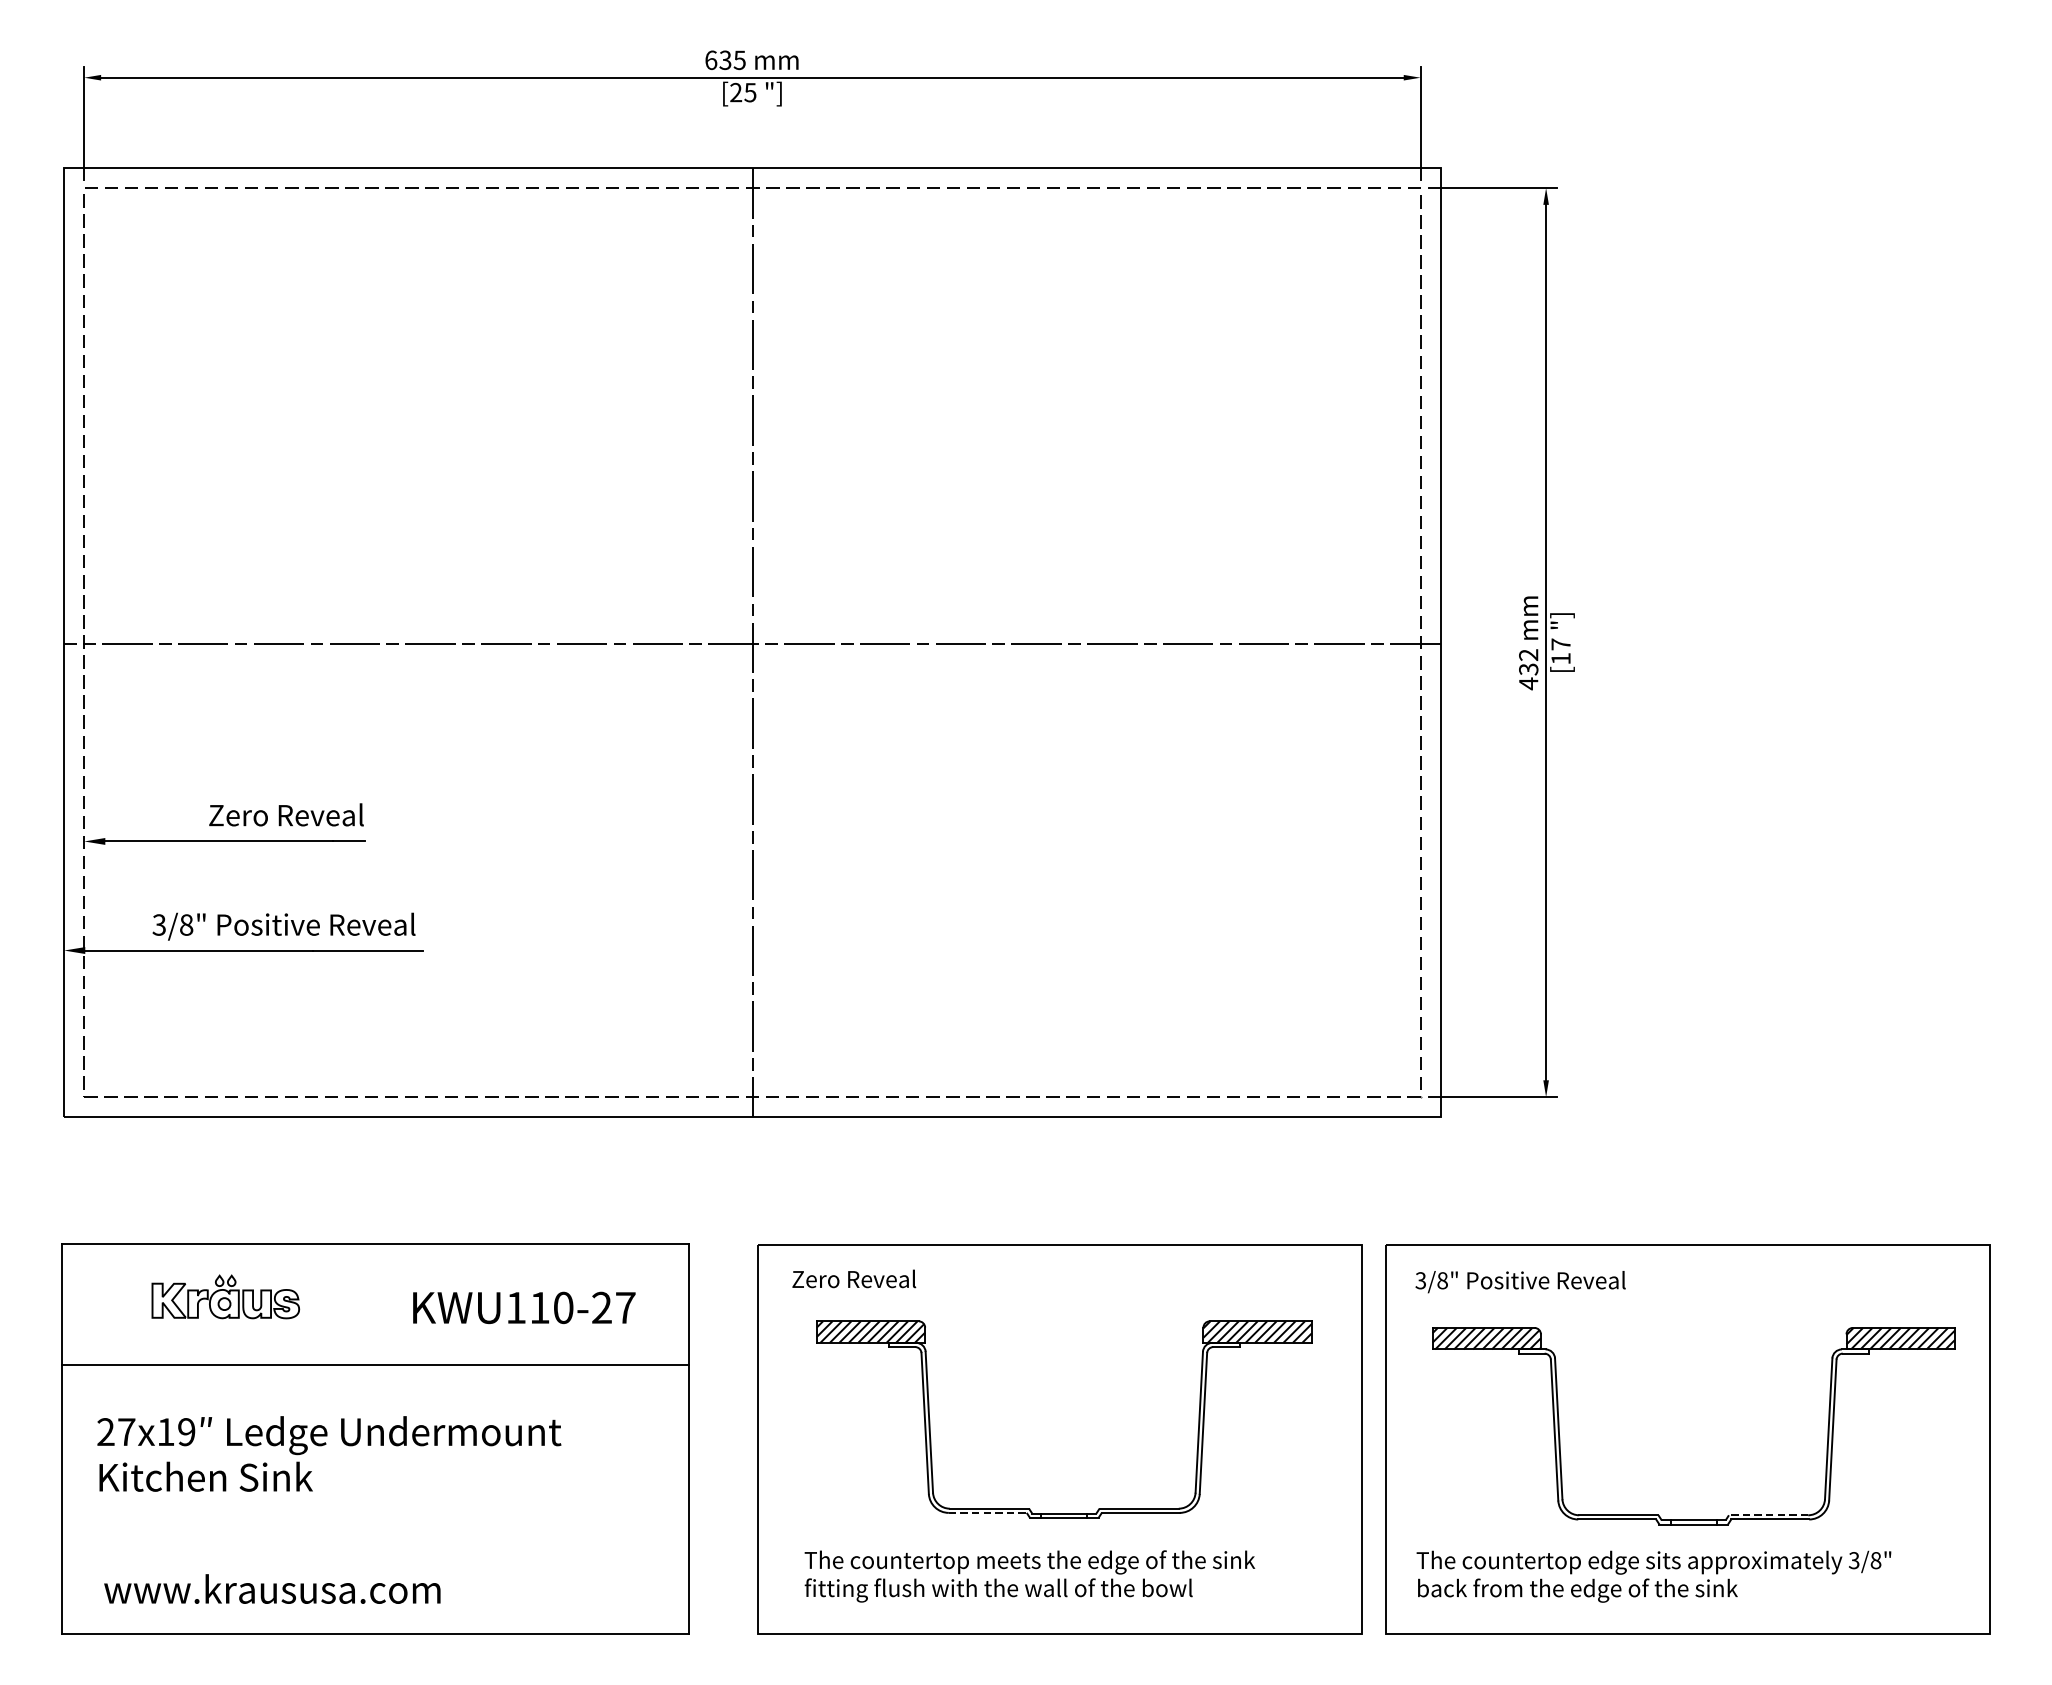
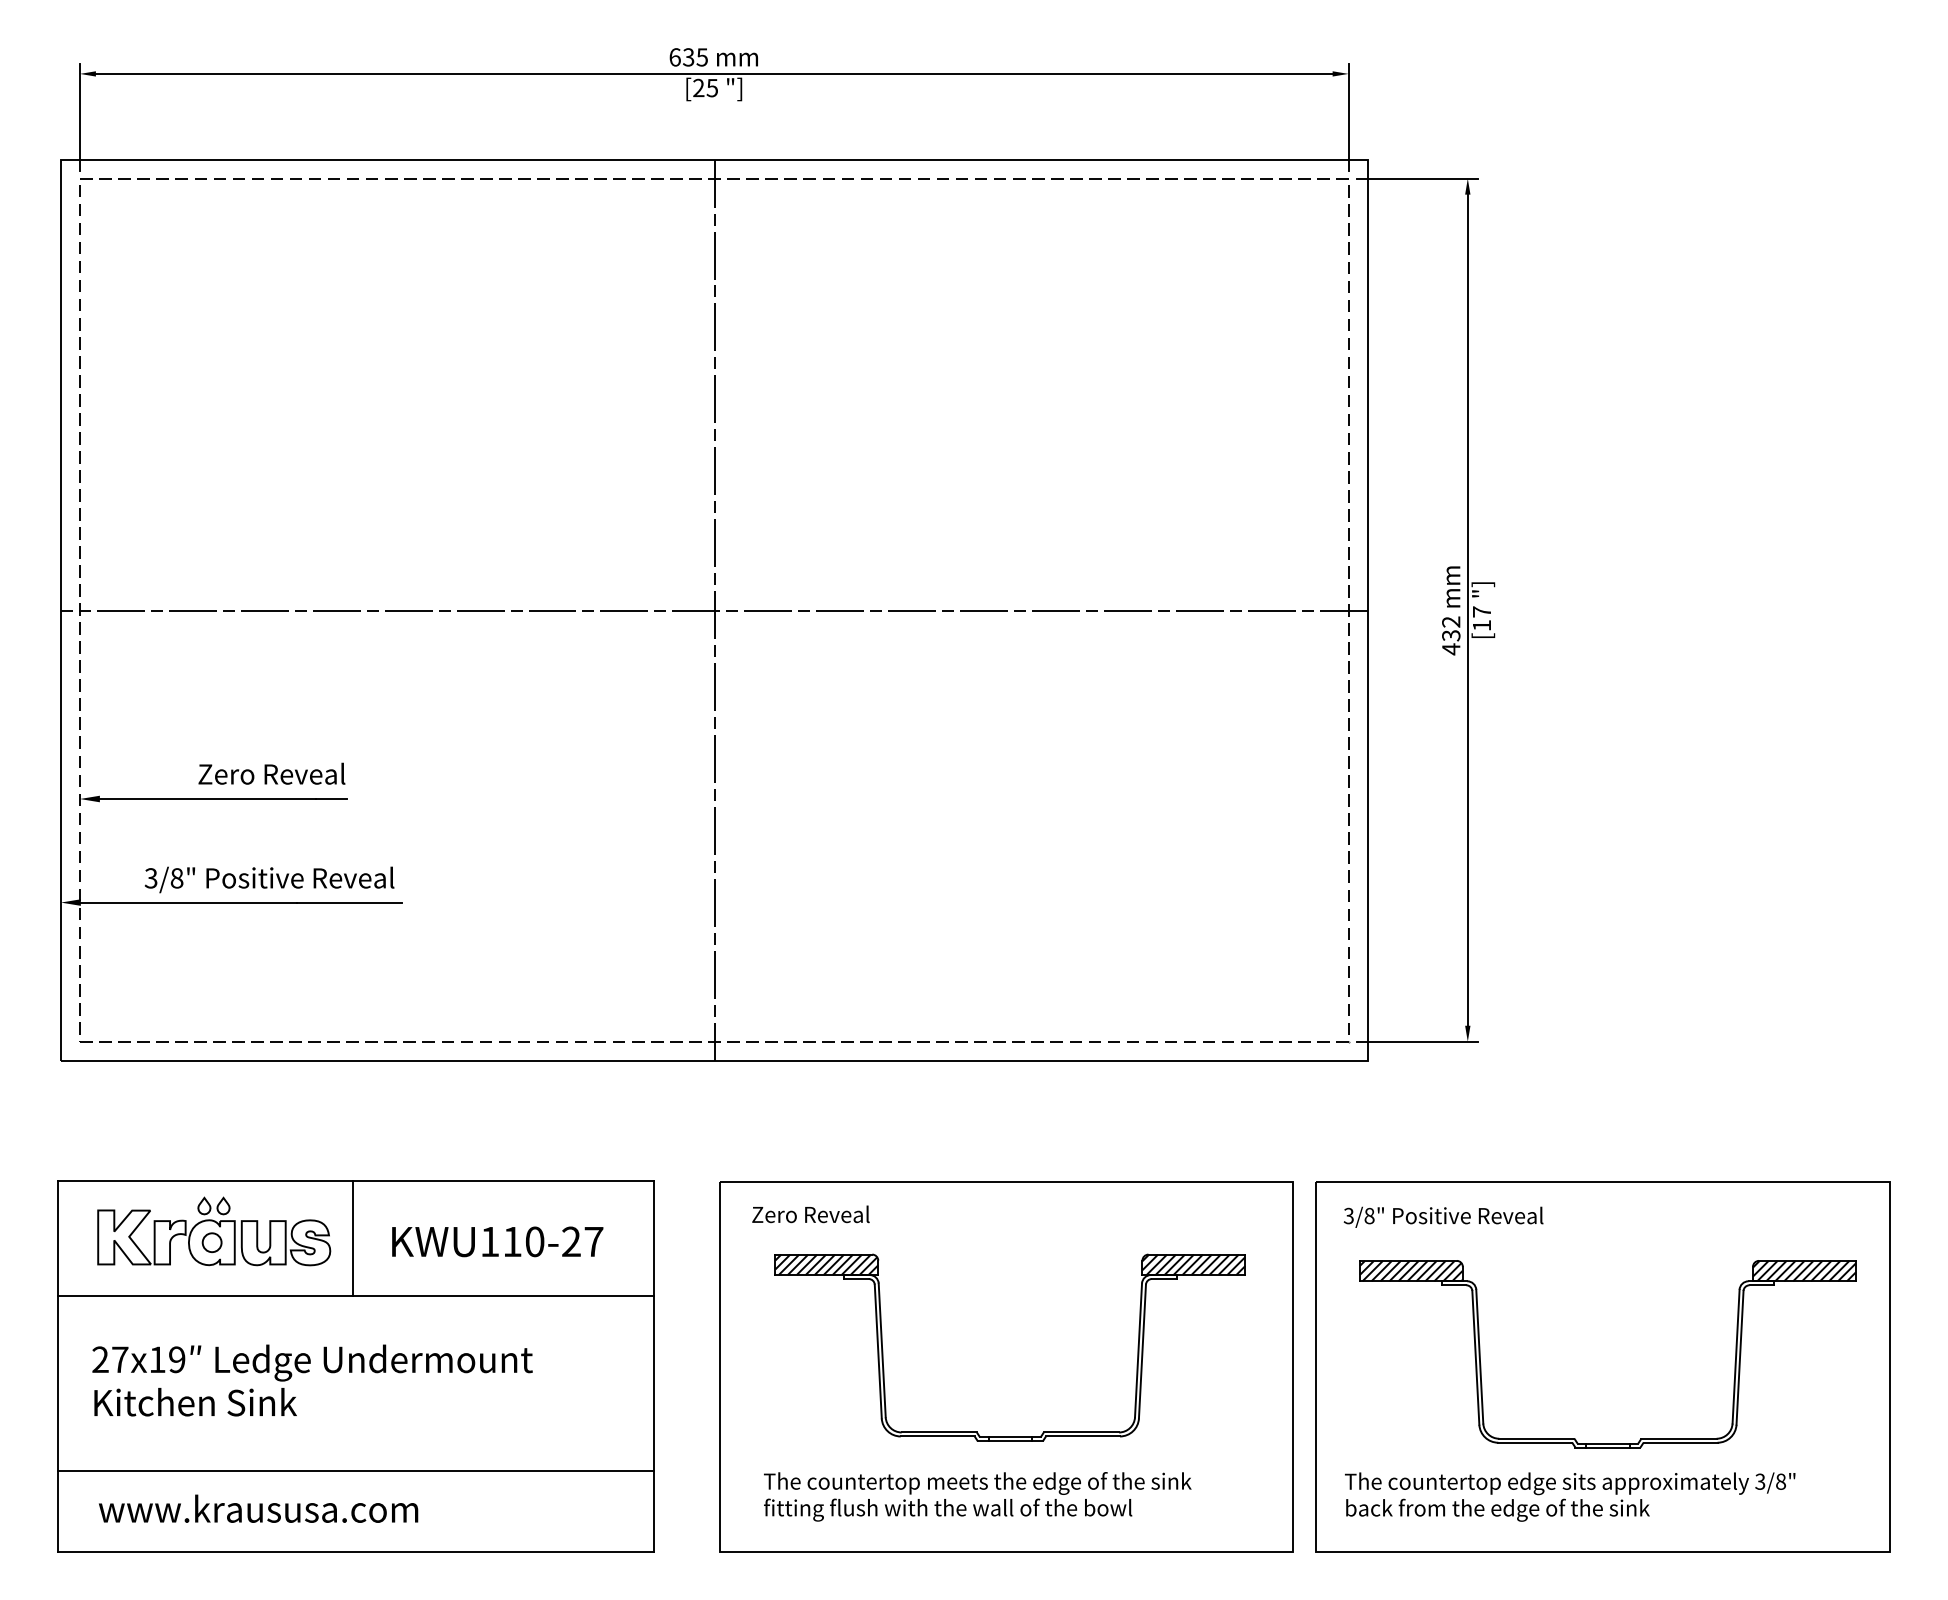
part: (226, 1296) -> (214, 1231), size x1.67
line: (371, 1303) -> (352, 1237), added
line: (987, 1512) -> (937, 1436), dashed -> solid
line: (1769, 1515) -> (1679, 1438), dashed -> solid
line: (375, 1548) -> (356, 1470), added

